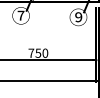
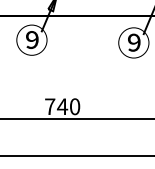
text: (20, 15) -> (30, 39), ⑦ -> ⑨
text: (37, 52) -> (61, 105), 750 -> 740

